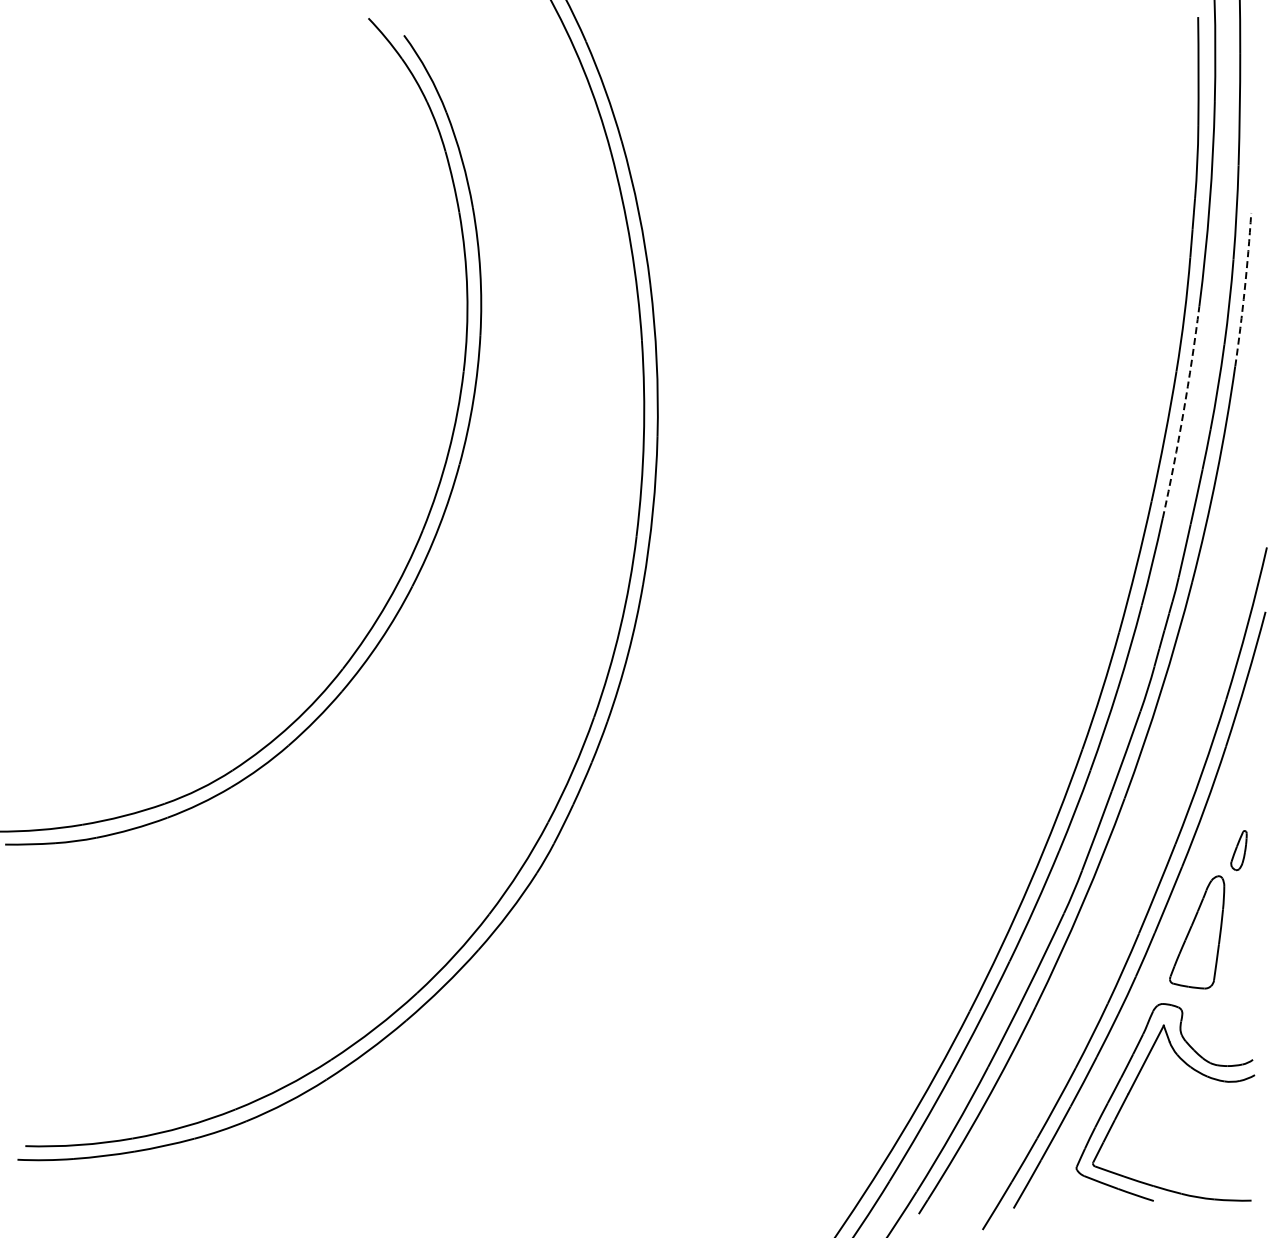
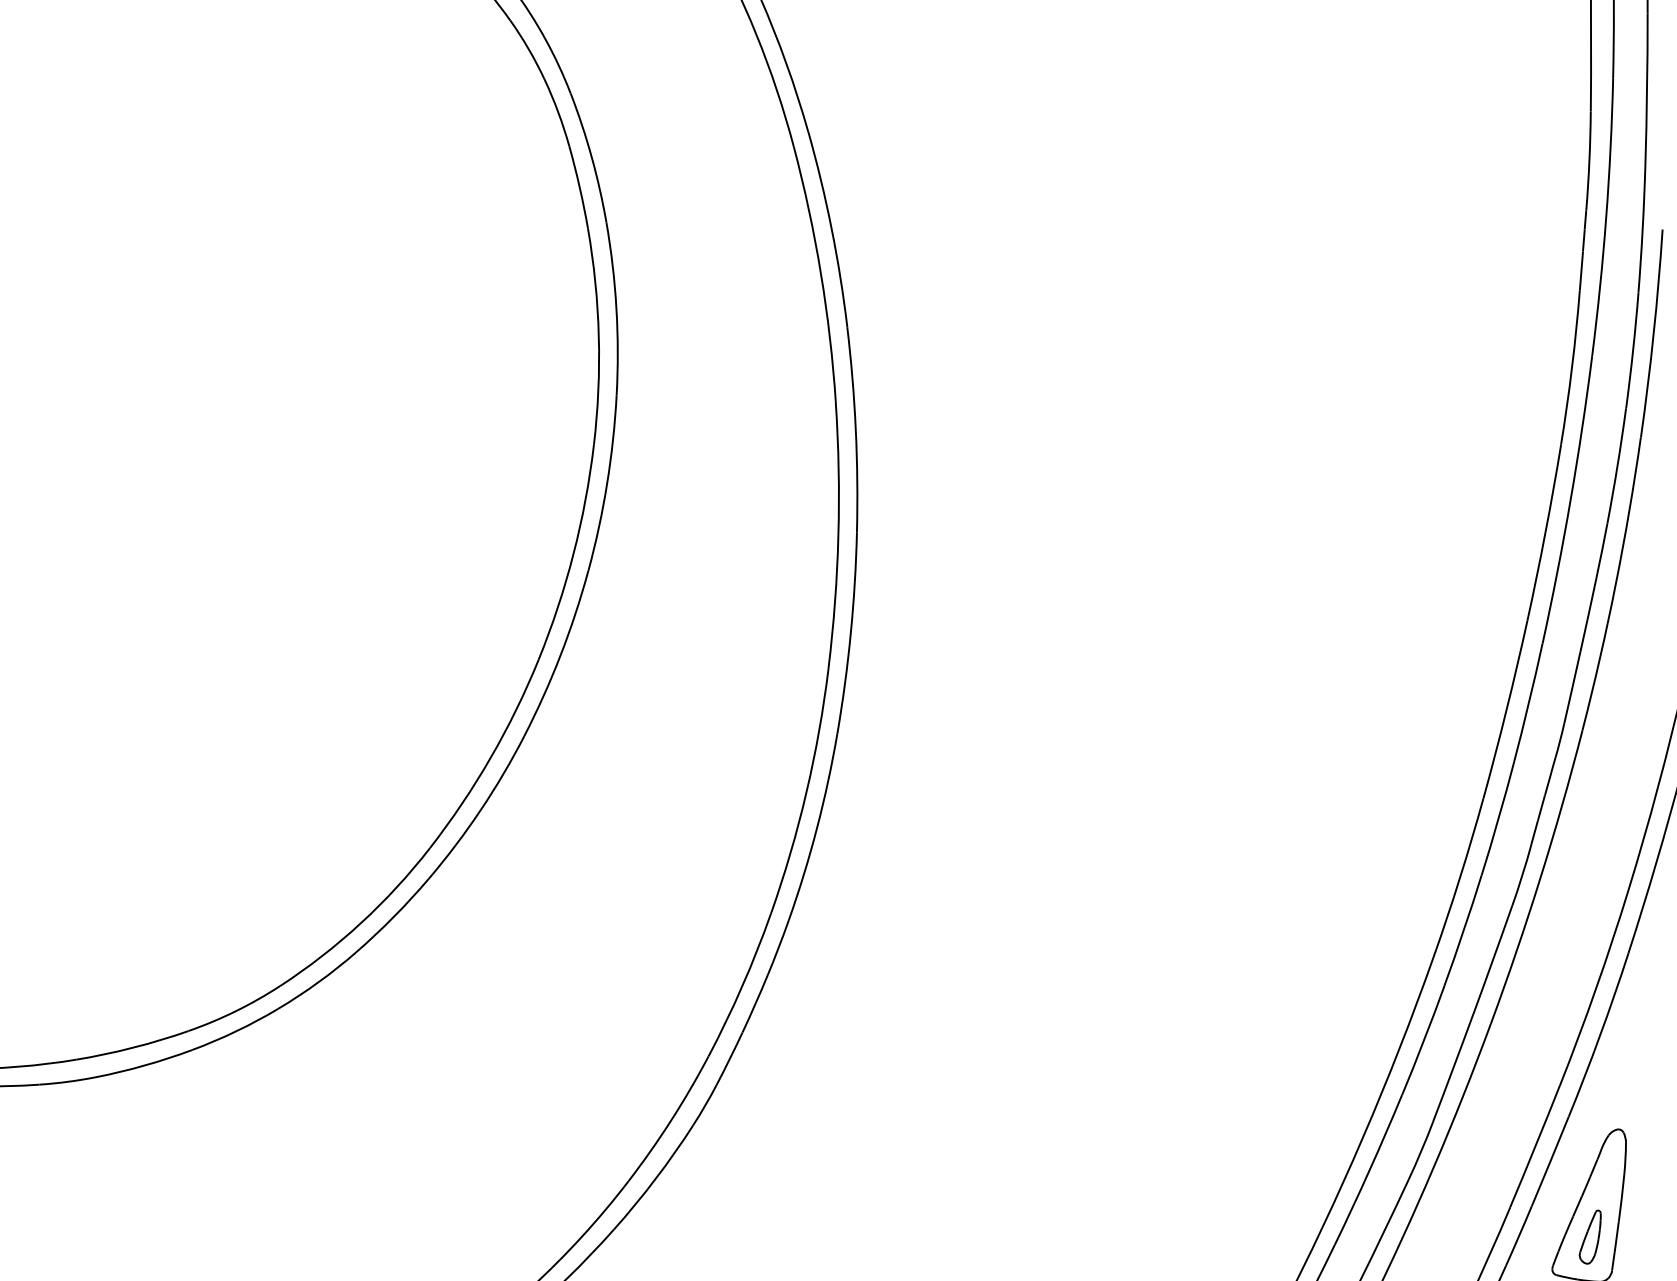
arc: (1244, 289) -> (1653, 333), dashed -> solid
arc: (1183, 412) -> (1570, 500), dashed -> solid
part: (1238, 850) -> (1589, 1237), moved

